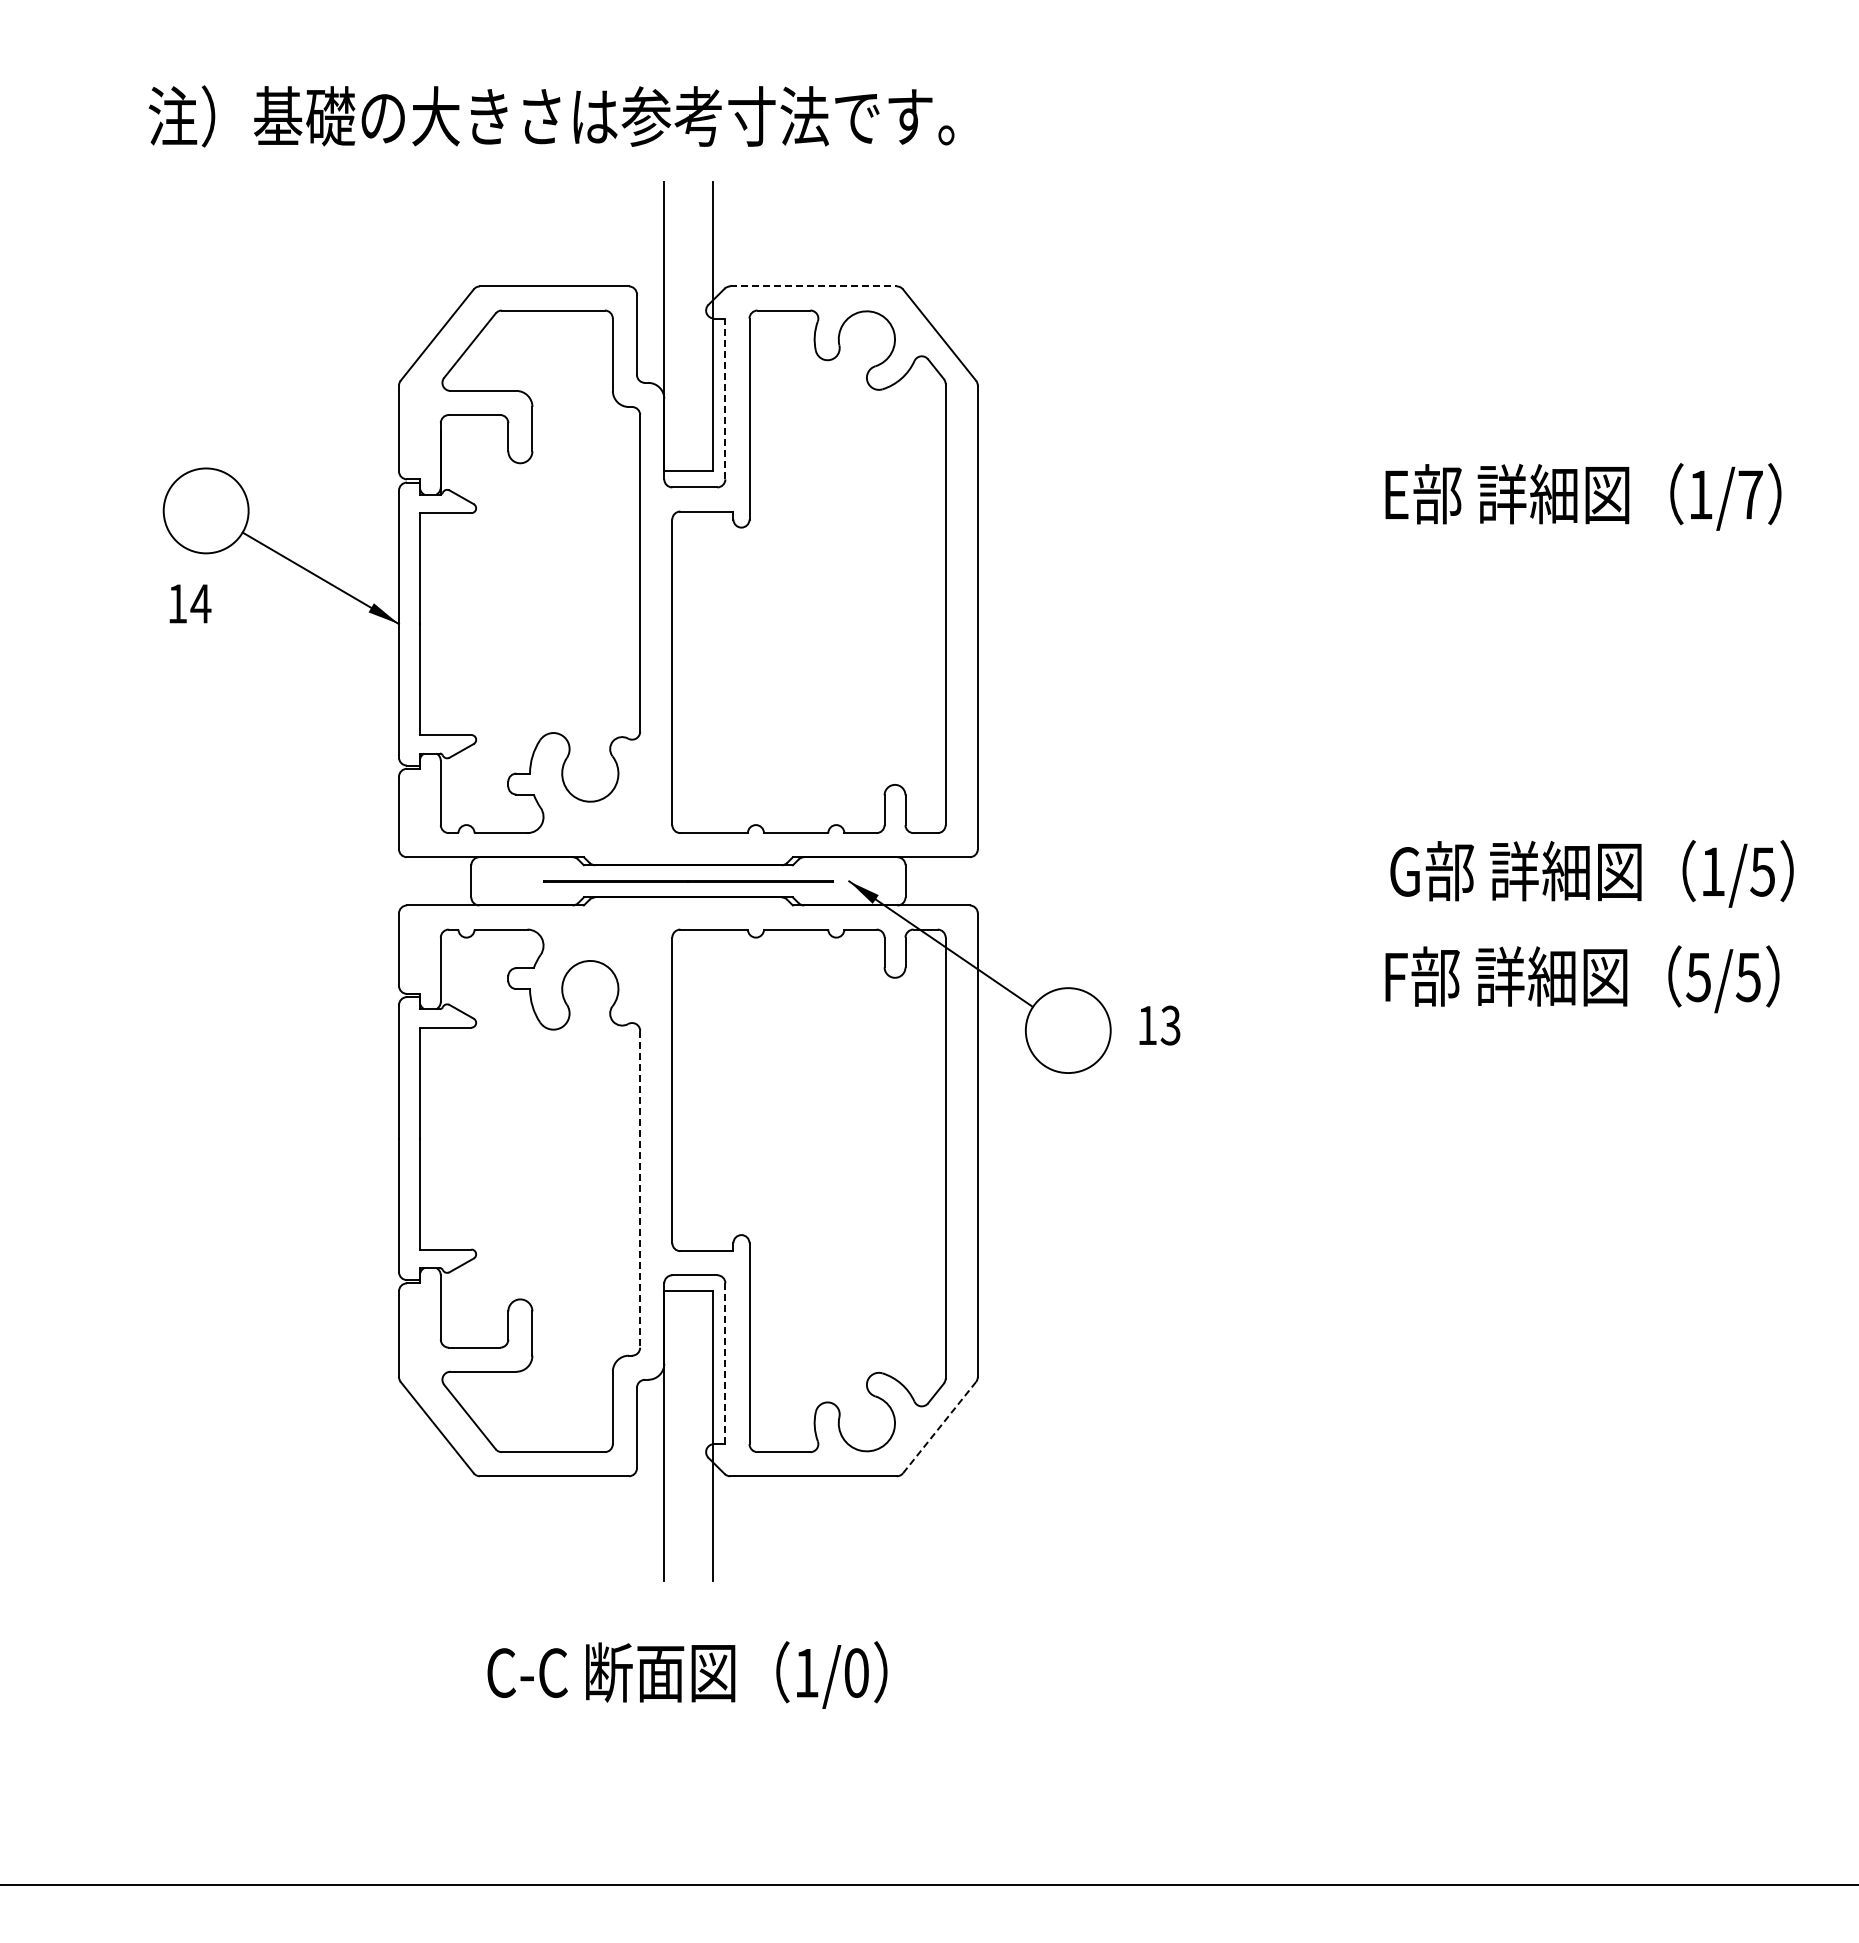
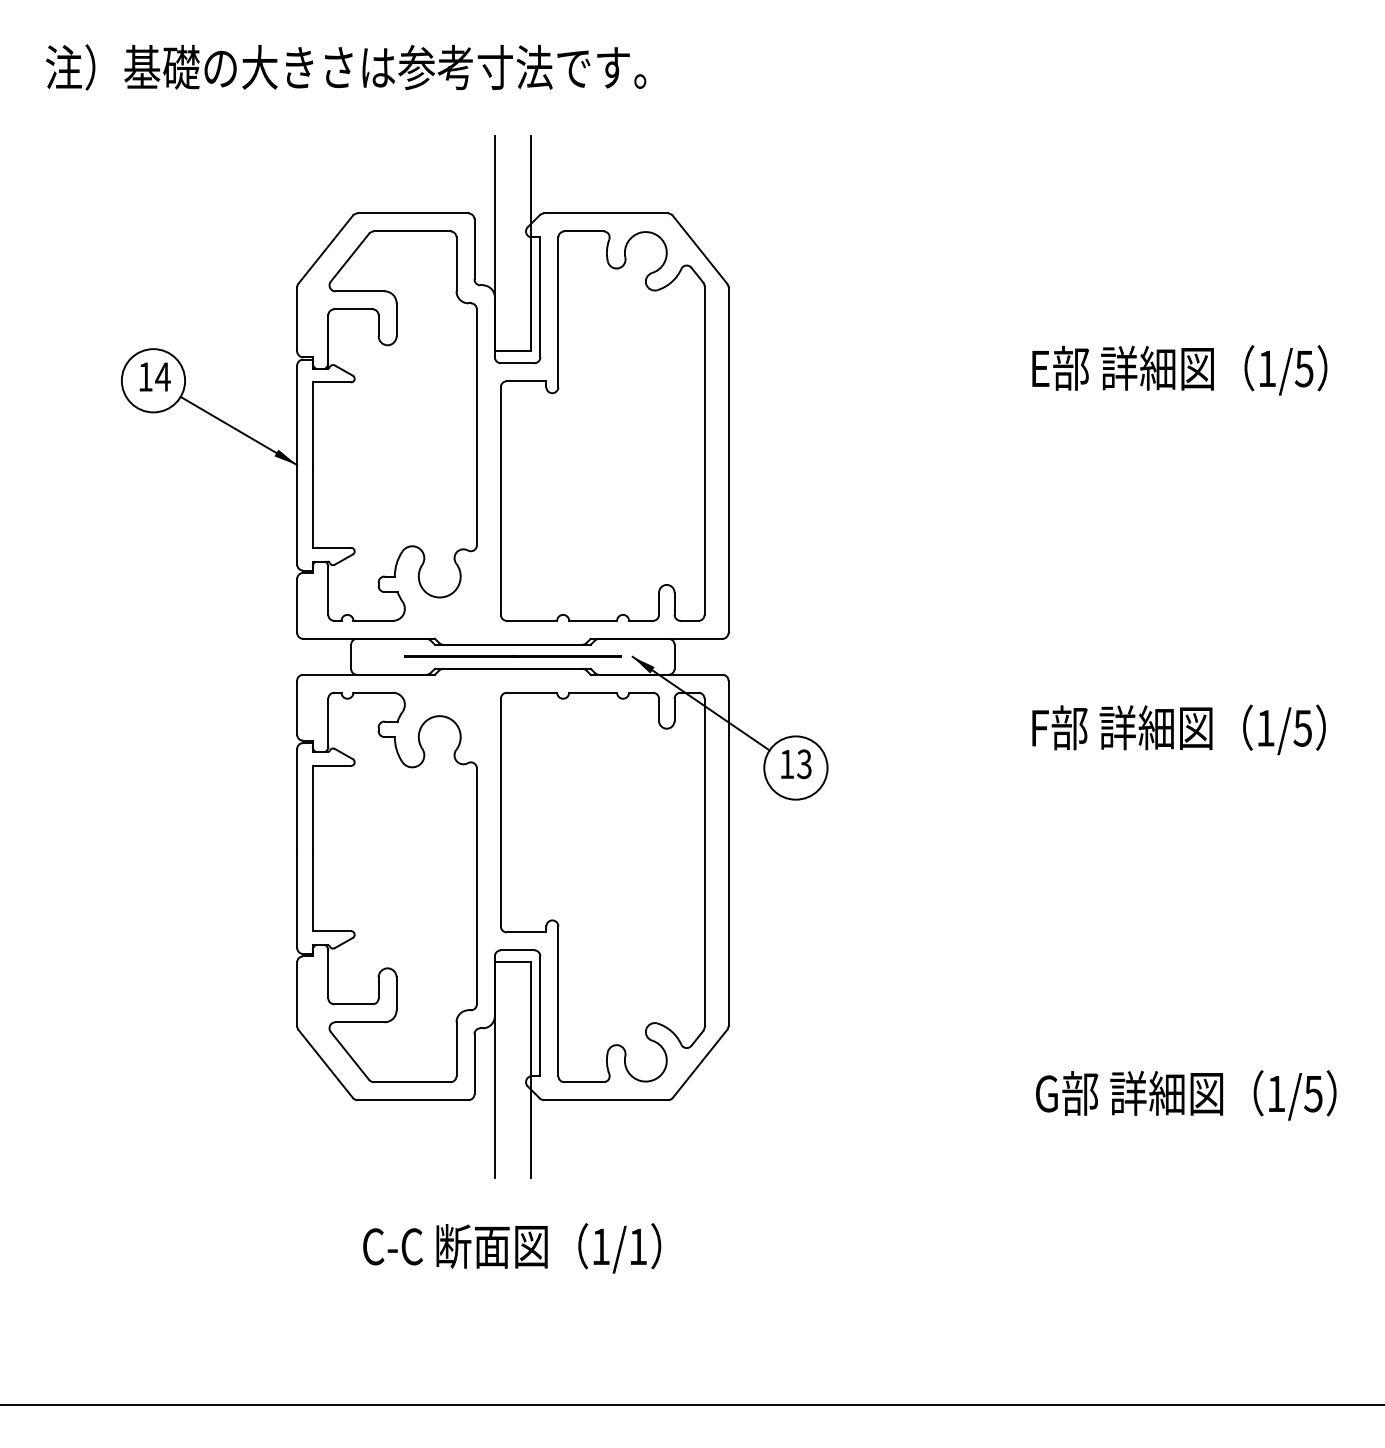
text: (551, 116) -> (345, 67), moved
line: (814, 286) -> (606, 213), dashed -> solid
line: (725, 398) -> (540, 297), dashed -> solid
text: (1749, 494) -> (1303, 368), 1/7 -> 1/5
text: (190, 603) -> (155, 376), moved
text: (1591, 873) -> (1185, 1095), moved
text: (1698, 977) -> (1265, 728), 5/5 -> 1/5
text: (1159, 1025) -> (796, 764), moved
line: (640, 1189) -> (477, 886), dashed -> solid
line: (725, 1364) -> (540, 1016), dashed -> solid
line: (939, 1427) -> (699, 1063), dashed -> solid
text: (856, 1672) -> (638, 1246), 1/0 -> 1/1

